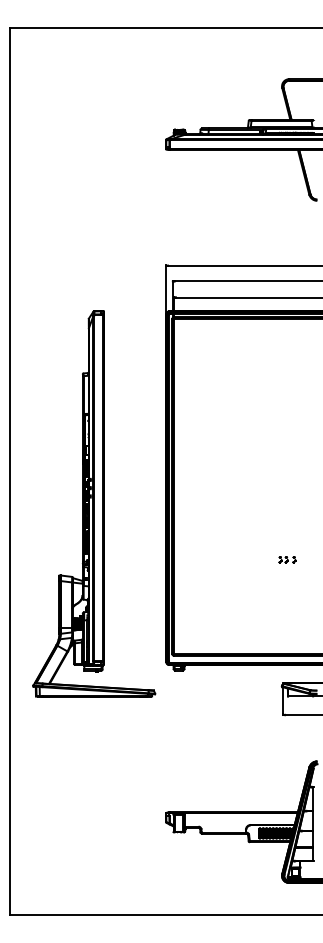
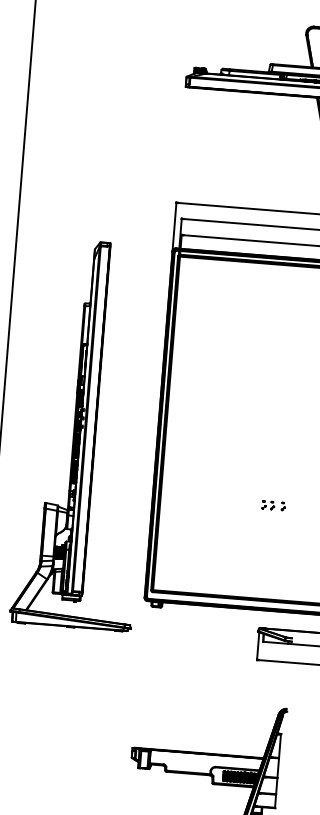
part: (287, 559) -> (273, 505), size x1.4

